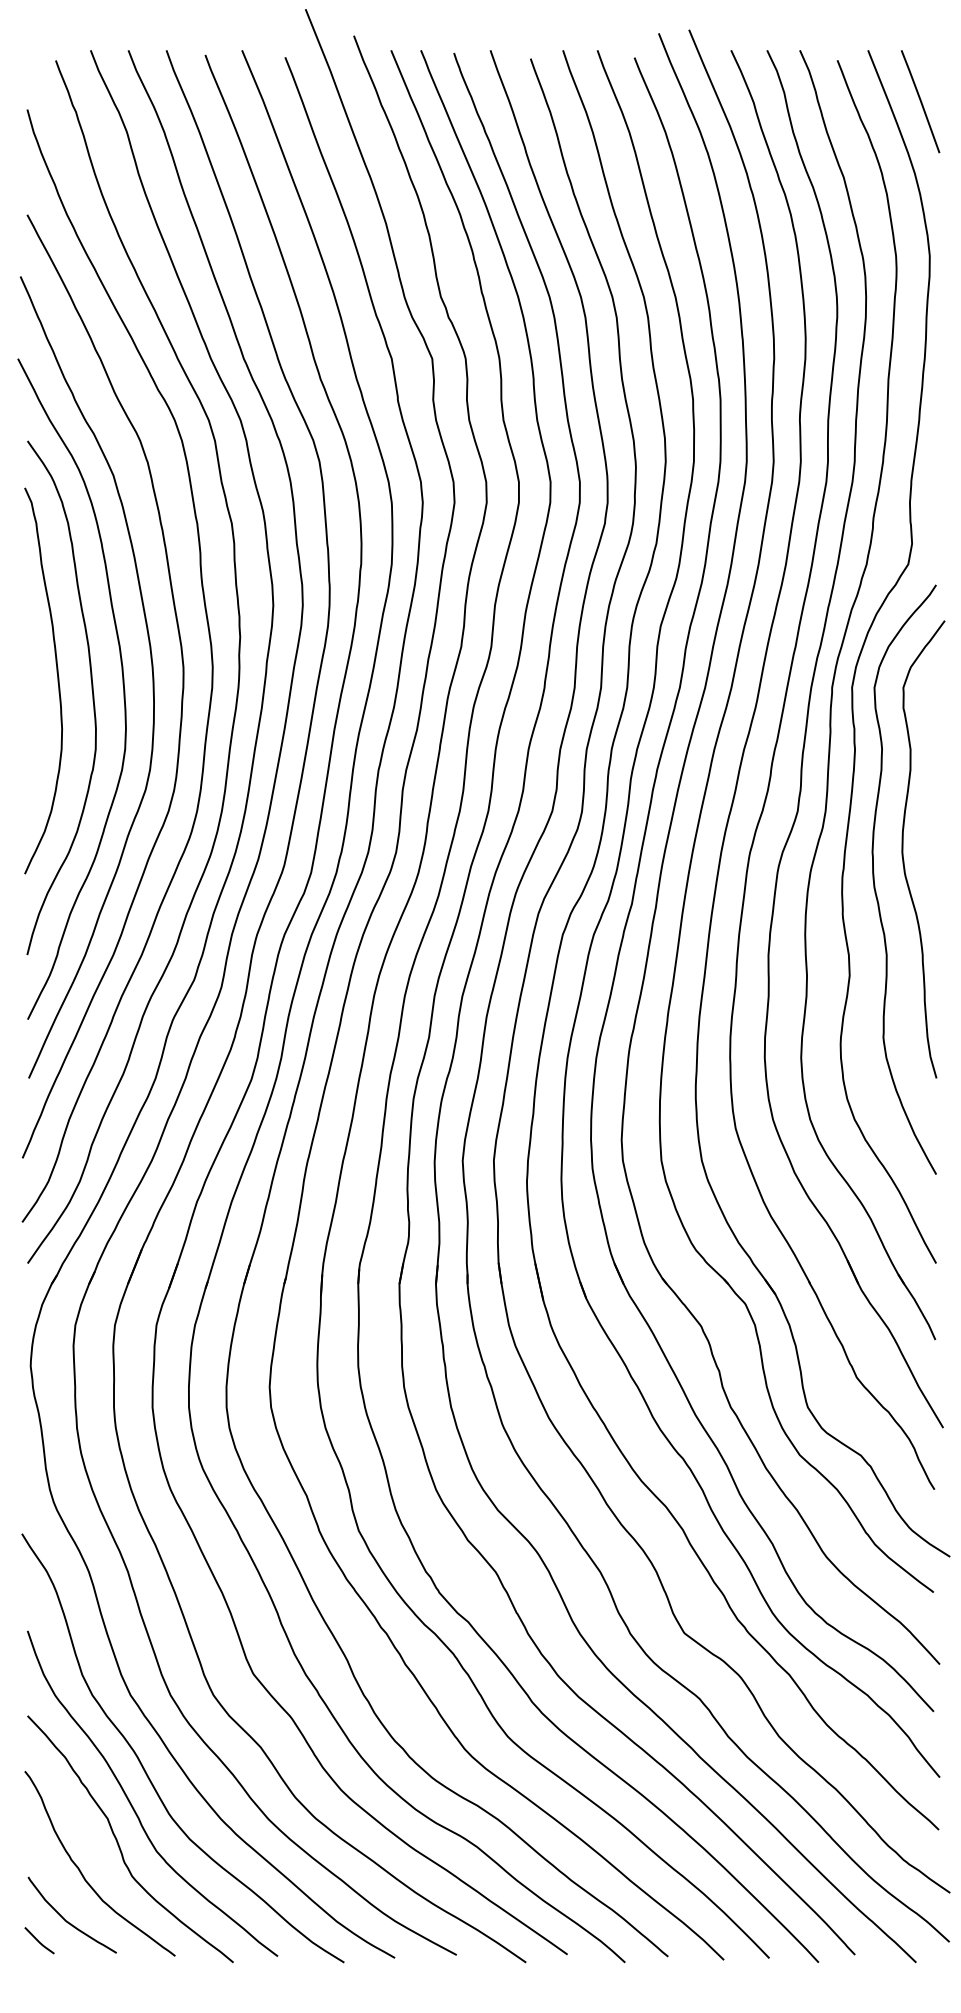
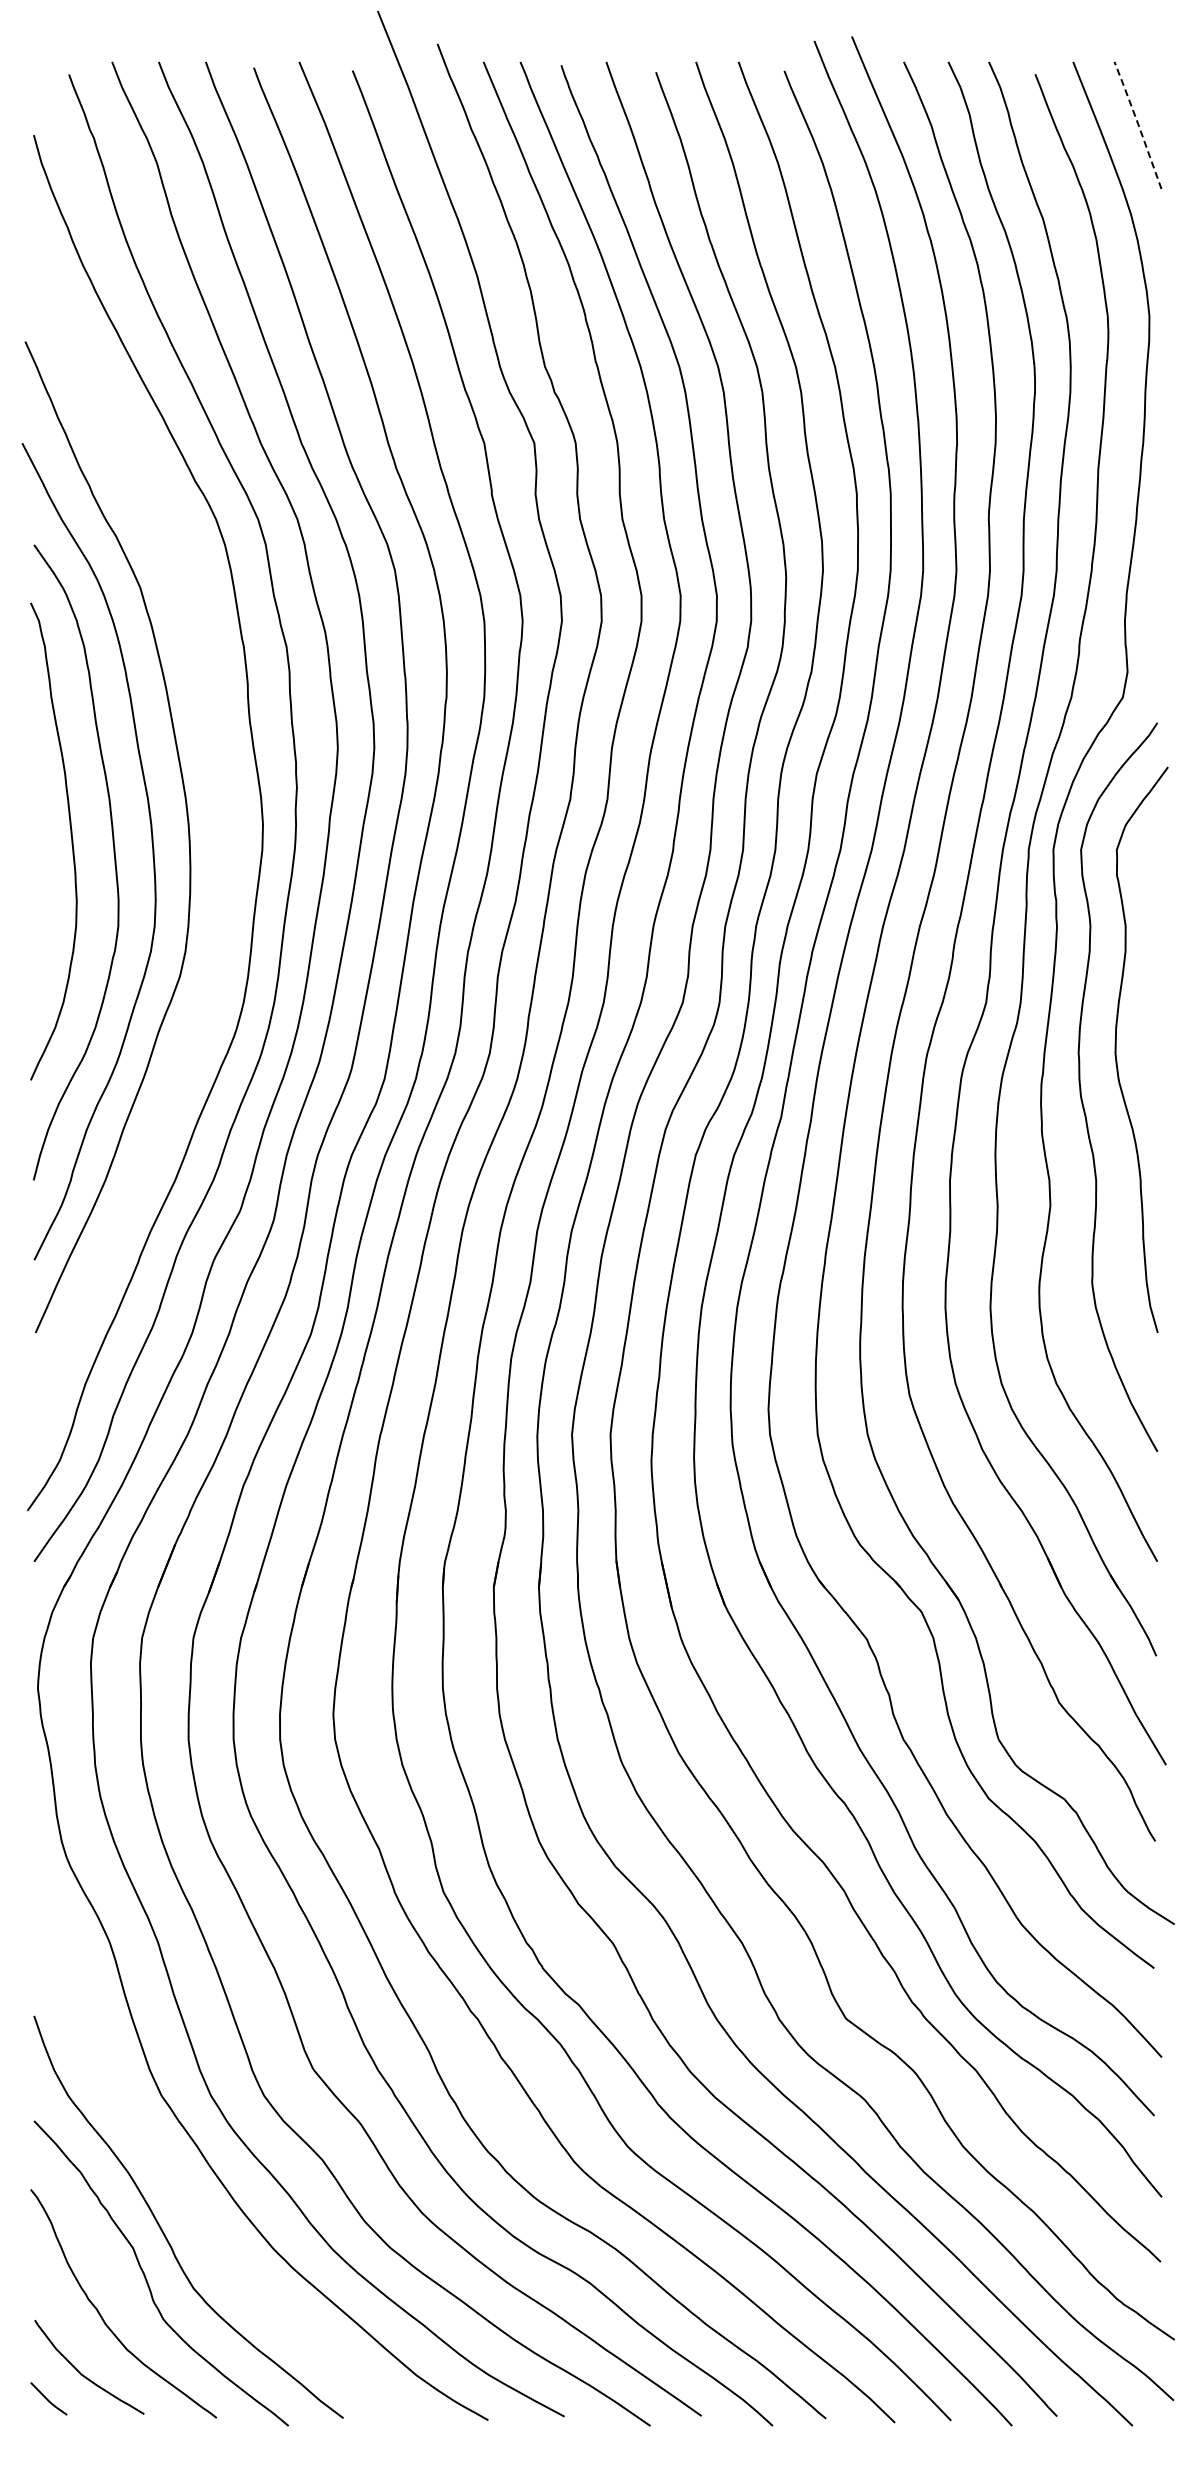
line: (920, 100) -> (1138, 123), solid -> dashed
curve: (181, 696) -> (224, 860), removed
curve: (143, 1766) -> (177, 2183), removed

